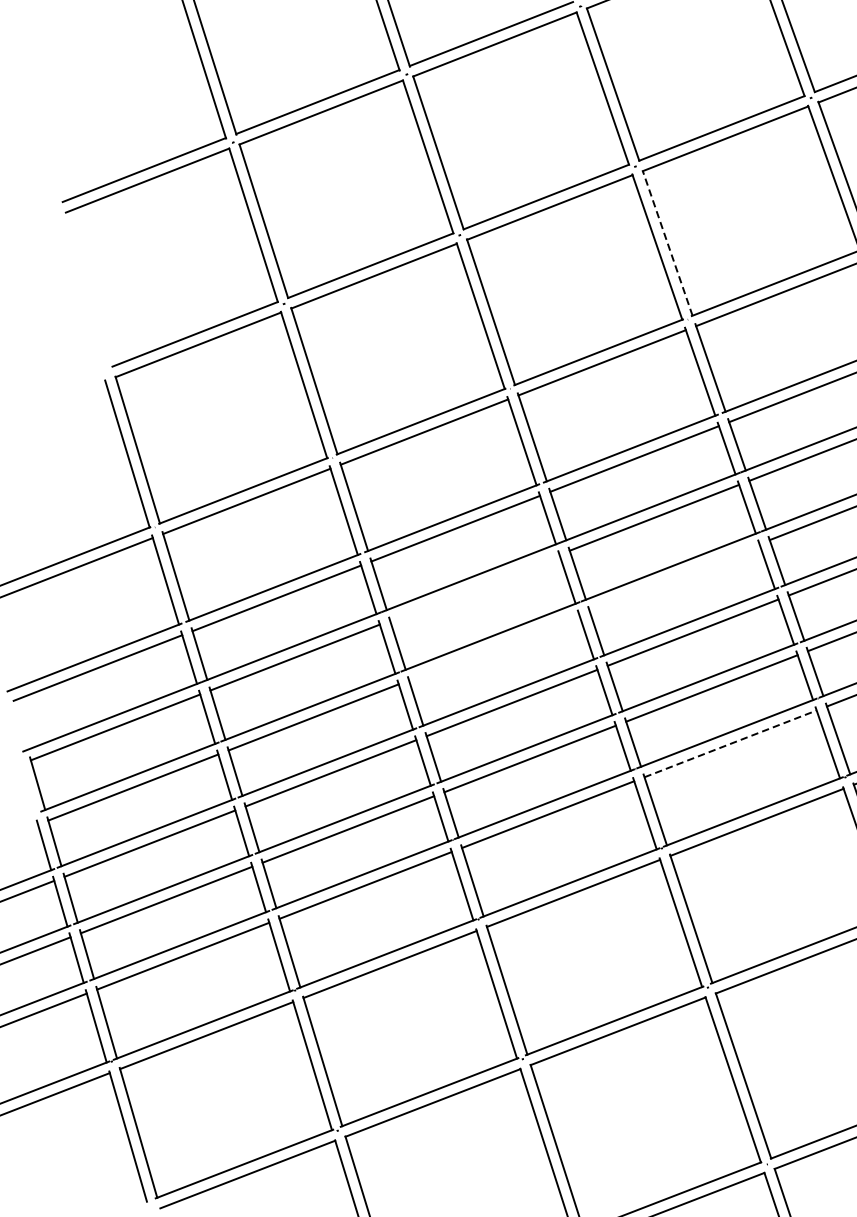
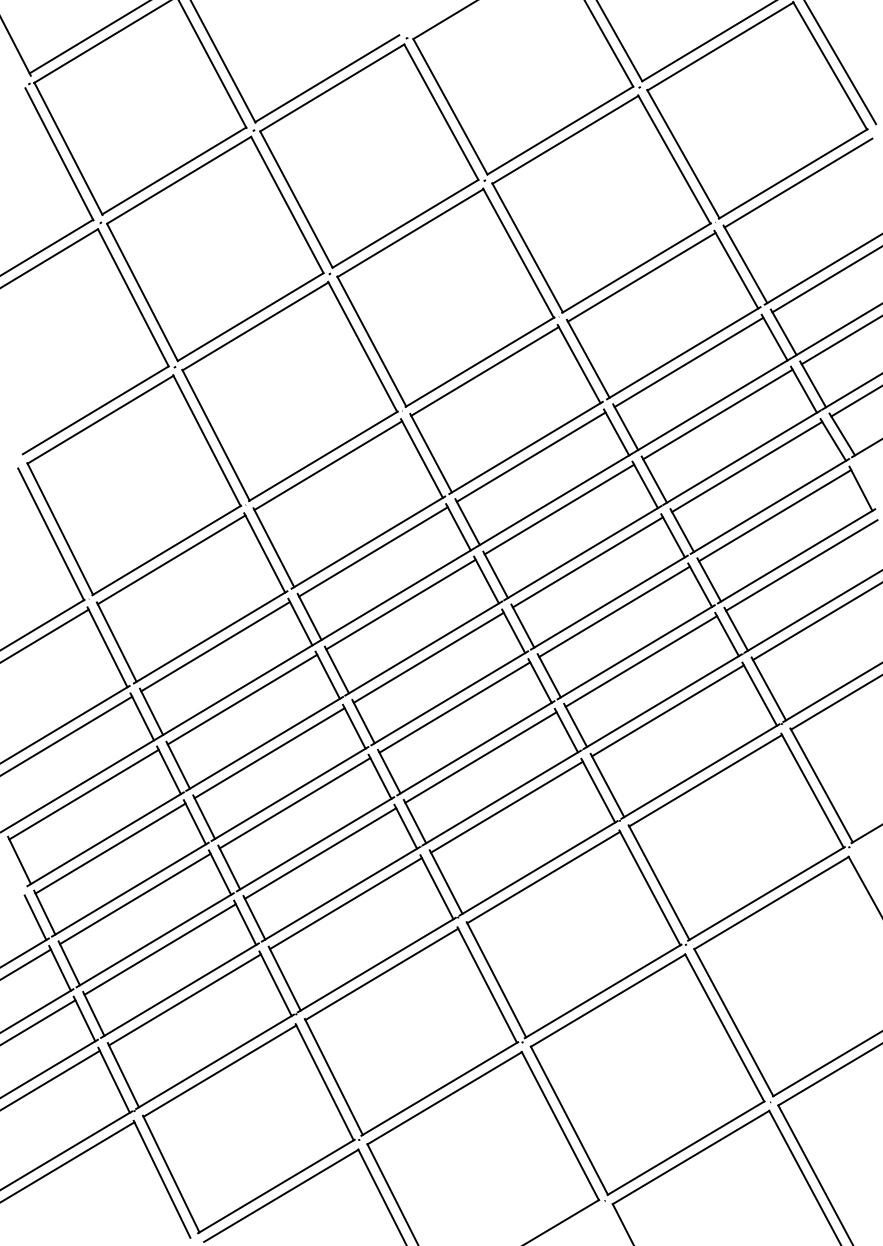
line: (667, 242) -> (527, 247), dashed -> solid
line: (673, 577) -> (587, 562), added
line: (474, 587) -> (400, 604), added
line: (493, 646) -> (428, 657), added
line: (730, 743) -> (667, 710), dashed -> solid

